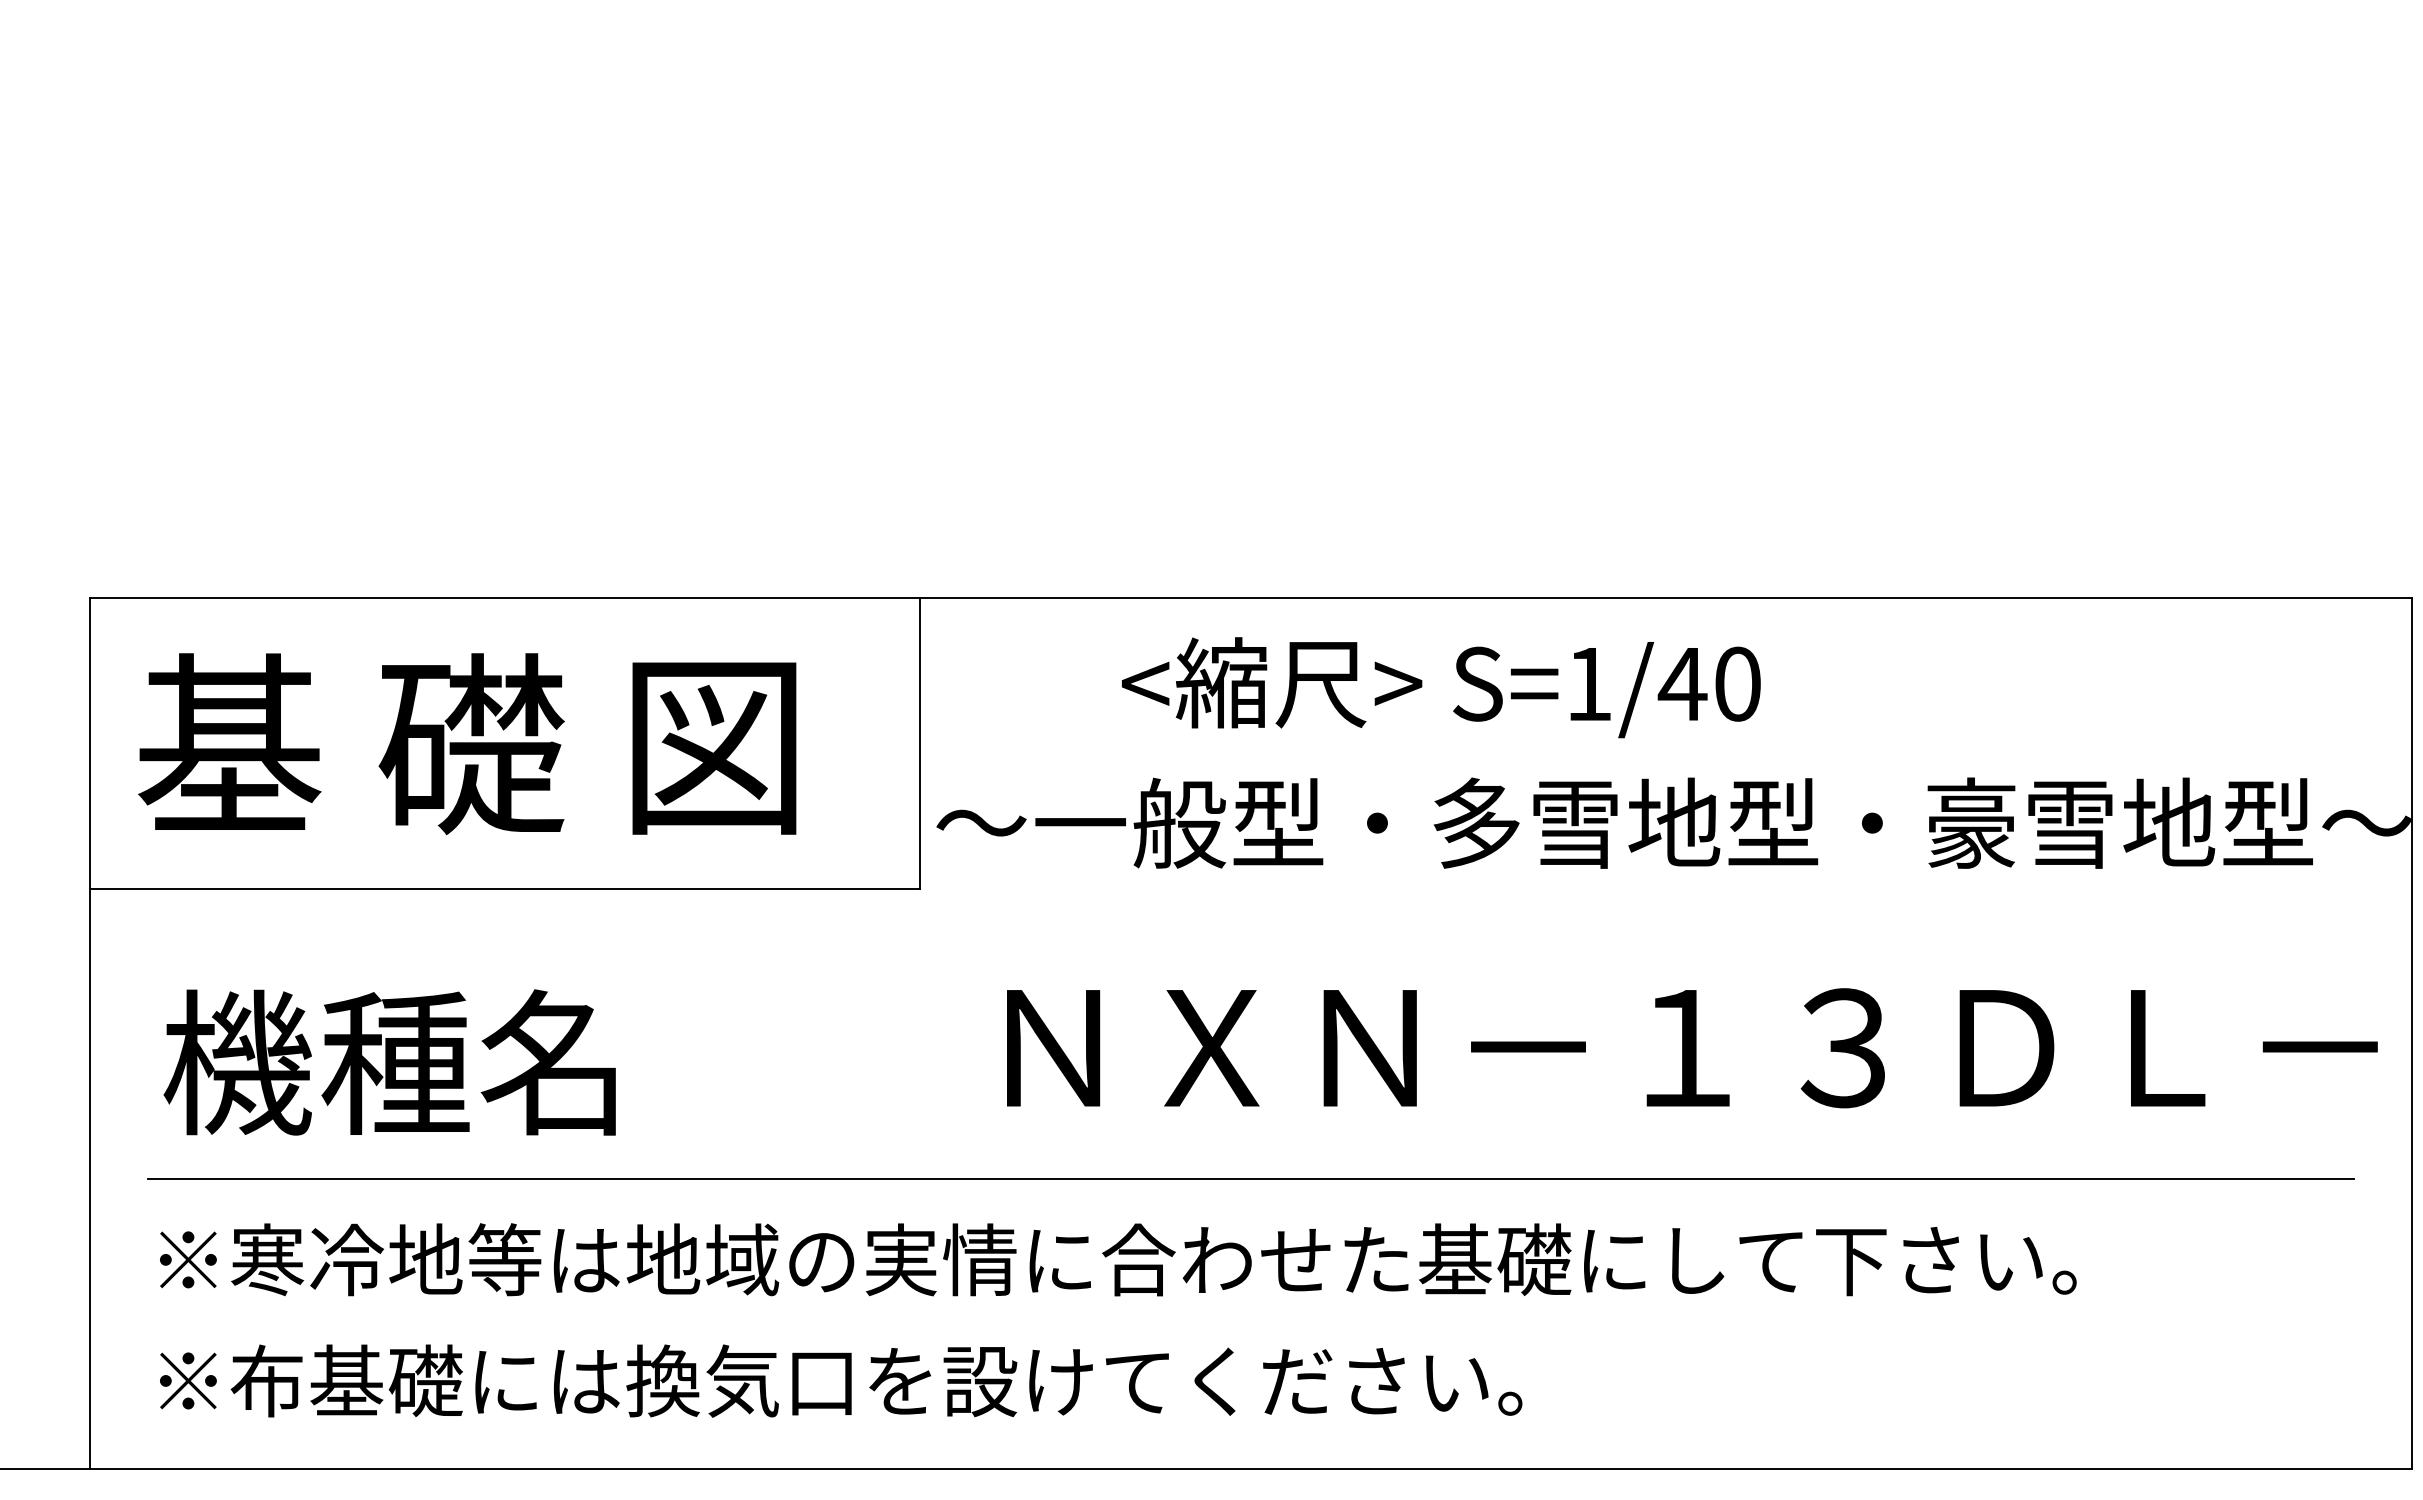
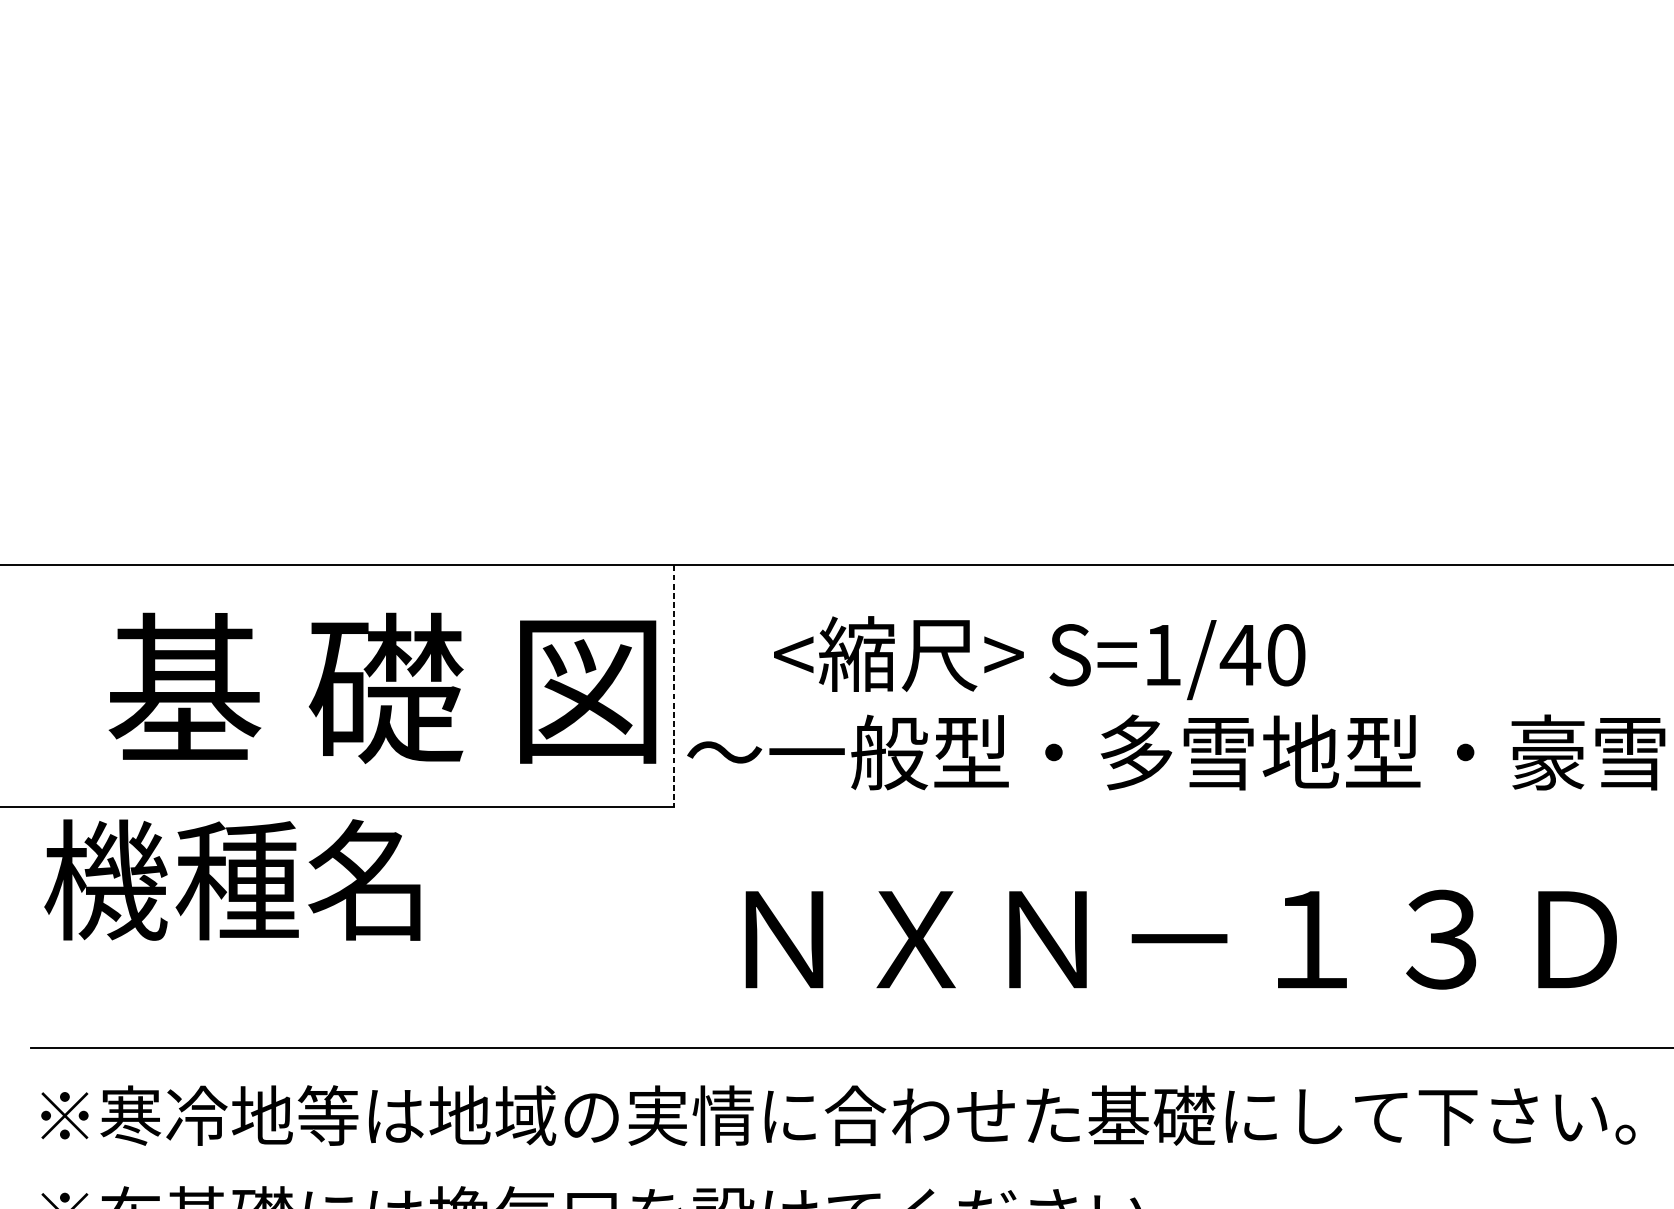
text: (1441, 687) -> (1039, 657), moved
line: (920, 743) -> (673, 686), solid -> dashed
text: (467, 744) -> (382, 688), moved
text: (389, 1062) -> (232, 880), moved

